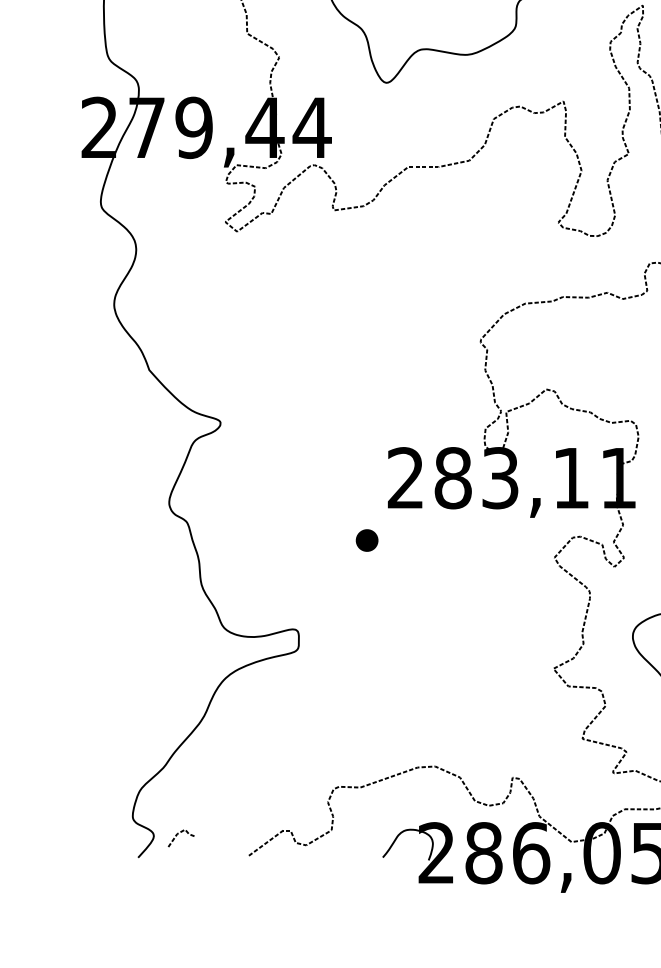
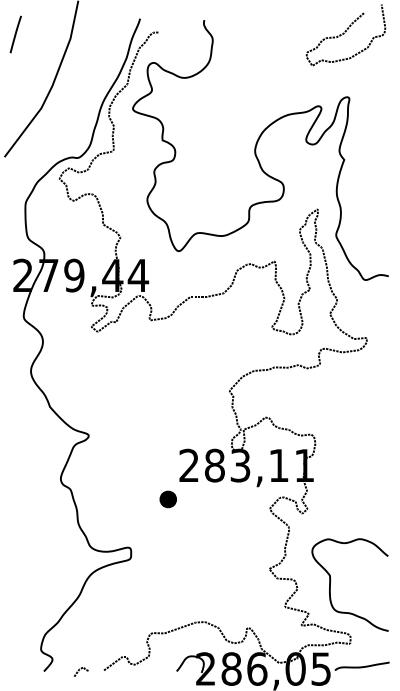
part: (365, 540) -> (167, 499), size x1.43
line: (181, 833) -> (81, 669), moved

